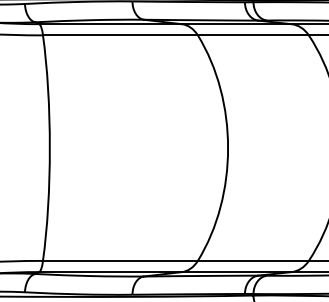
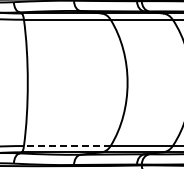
line: (118, 261) -> (66, 146), solid -> dashed

